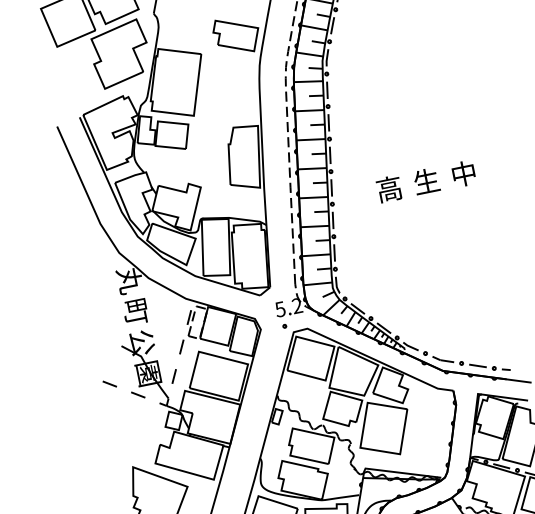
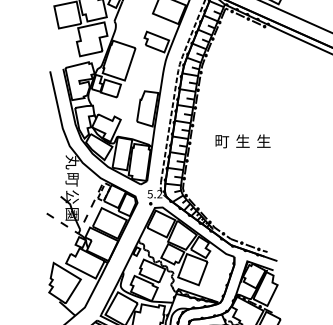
text: (463, 172) -> (263, 140), 中 -> 生
text: (390, 189) -> (222, 141), 高 -> 町

